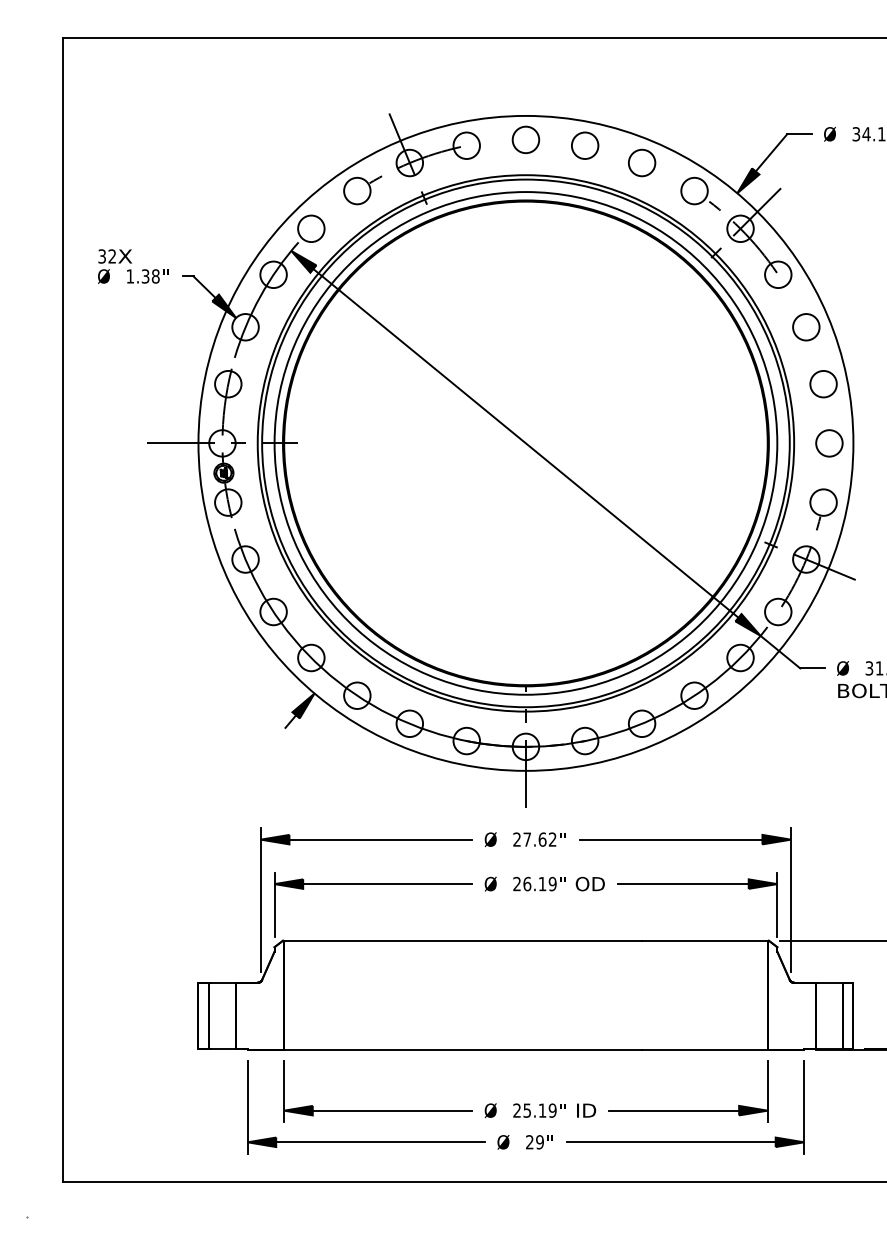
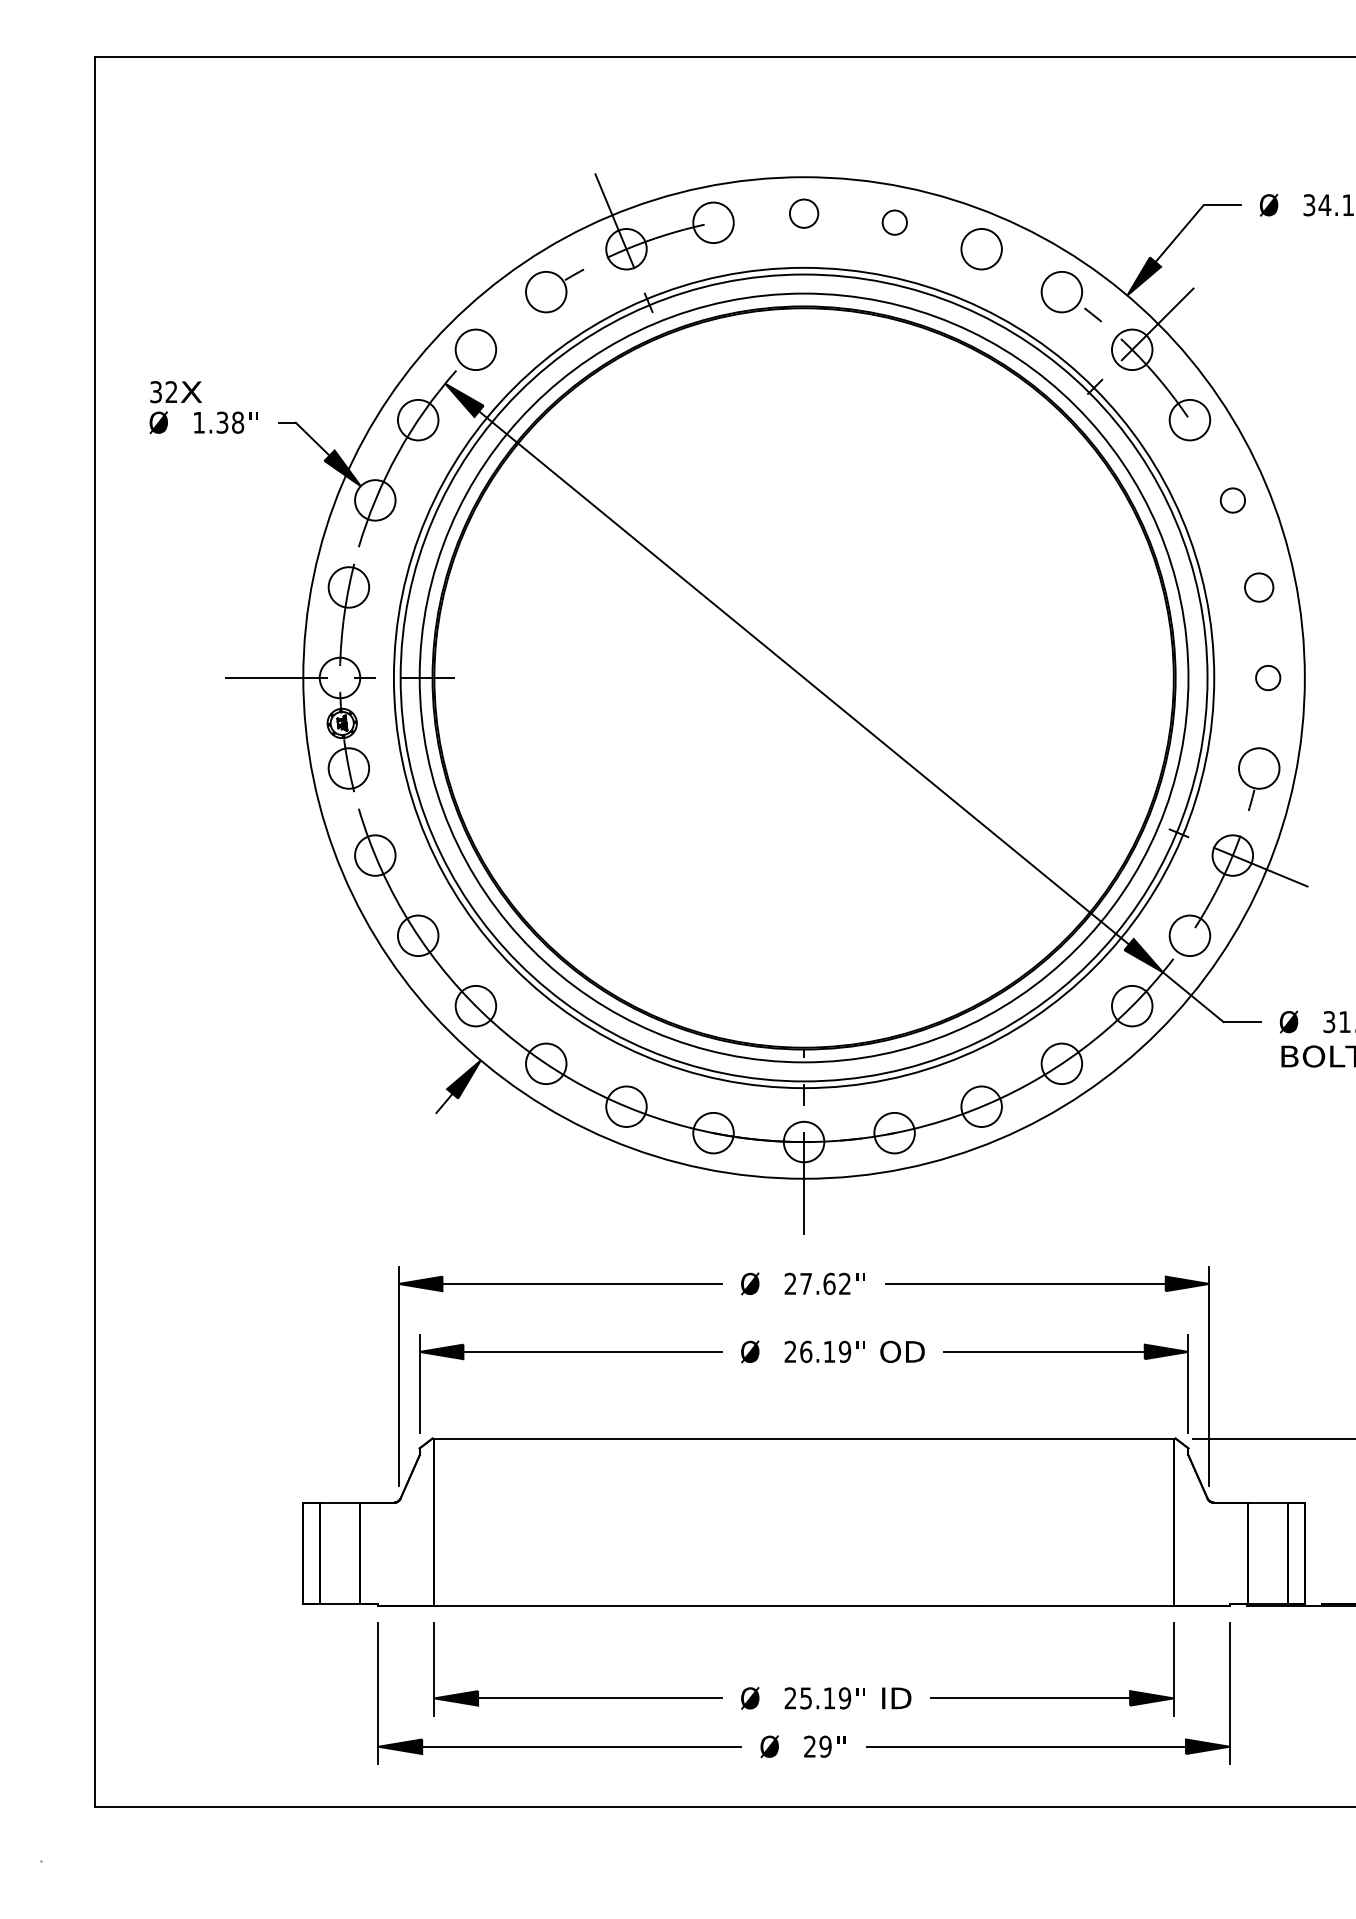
circle: (525, 139) -> (803, 213), size x0.7
circle: (585, 145) -> (895, 222), size x0.6
circle: (806, 327) -> (1233, 500), size x0.6
circle: (823, 384) -> (1259, 587), size x0.7
circle: (829, 443) -> (1268, 678), size x0.6

